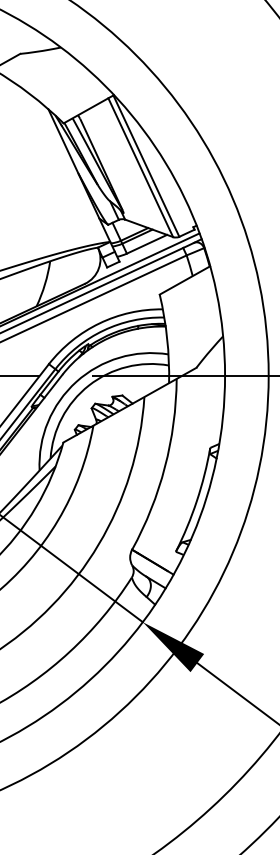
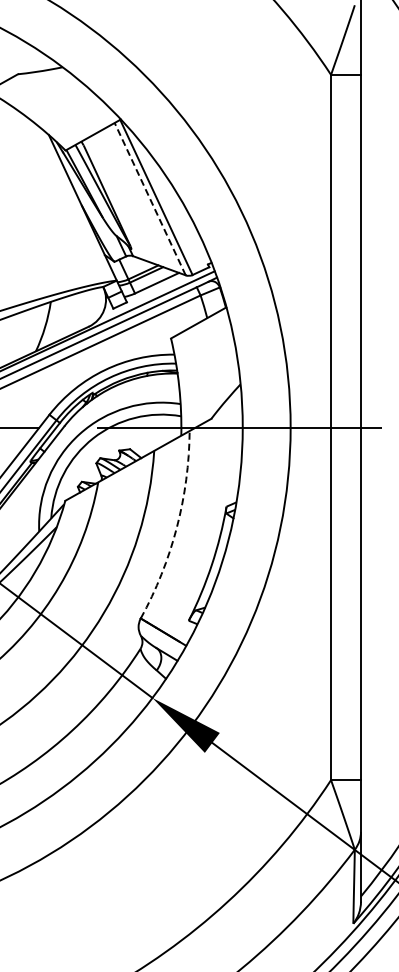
line: (141, 167) -> (150, 198), solid -> dashed
arc: (164, 466) -> (176, 527), solid -> dashed

